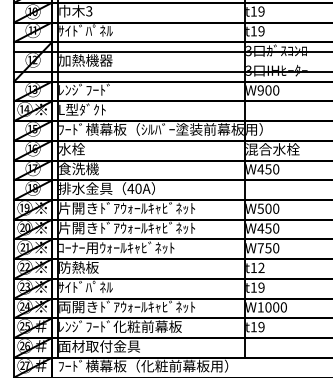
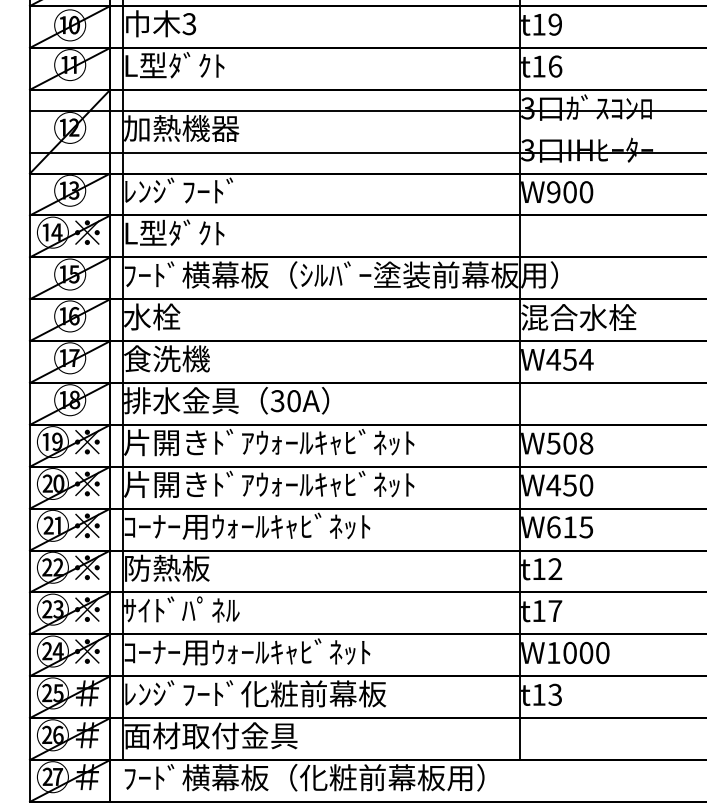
text: (85, 30) -> (181, 64), ｻｲﾄﾞﾊﾟﾈﾙ -> L型ﾀﾞｸﾄ
text: (261, 31) -> (555, 66), t19 -> t16
text: (275, 169) -> (585, 360), W450 -> W454
text: (130, 188) -> (277, 400), 40A -> 30A
text: (276, 208) -> (587, 442), W500 -> W508
text: (268, 248) -> (570, 527), W750 -> W615
text: (261, 287) -> (555, 610), t19 -> t17
text: (126, 306) -> (268, 651), 両開きﾄﾞｱｳｫｰﾙｷｬﾋﾞﾈｯﾄ -> ｺｰﾅｰ用ｳｫｰﾙｷｬﾋﾞﾈｯﾄ
text: (261, 327) -> (555, 695), t19 -> t13

